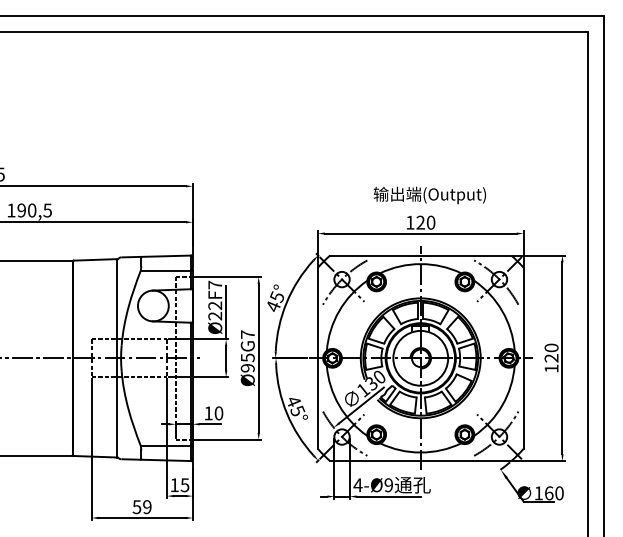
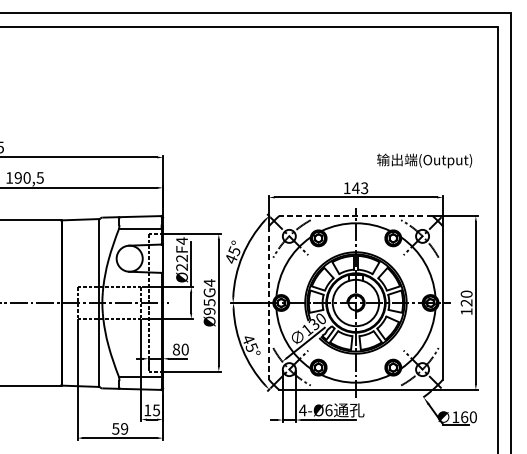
text: (429, 195) -> (424, 160), moved
text: (425, 222) -> (359, 188), 120 -> 143
line: (420, 255) -> (355, 215), solid -> dashed
text: (215, 284) -> (182, 240), Ø22F7 -> Ø22F4
text: (247, 334) -> (209, 282), Ø95G7 -> Ø95G4
line: (317, 358) -> (268, 303), solid -> dashed
text: (208, 413) -> (176, 349), 10 -> 80
text: (388, 485) -> (328, 410), 4-Ø9 -> 4-Ø6

